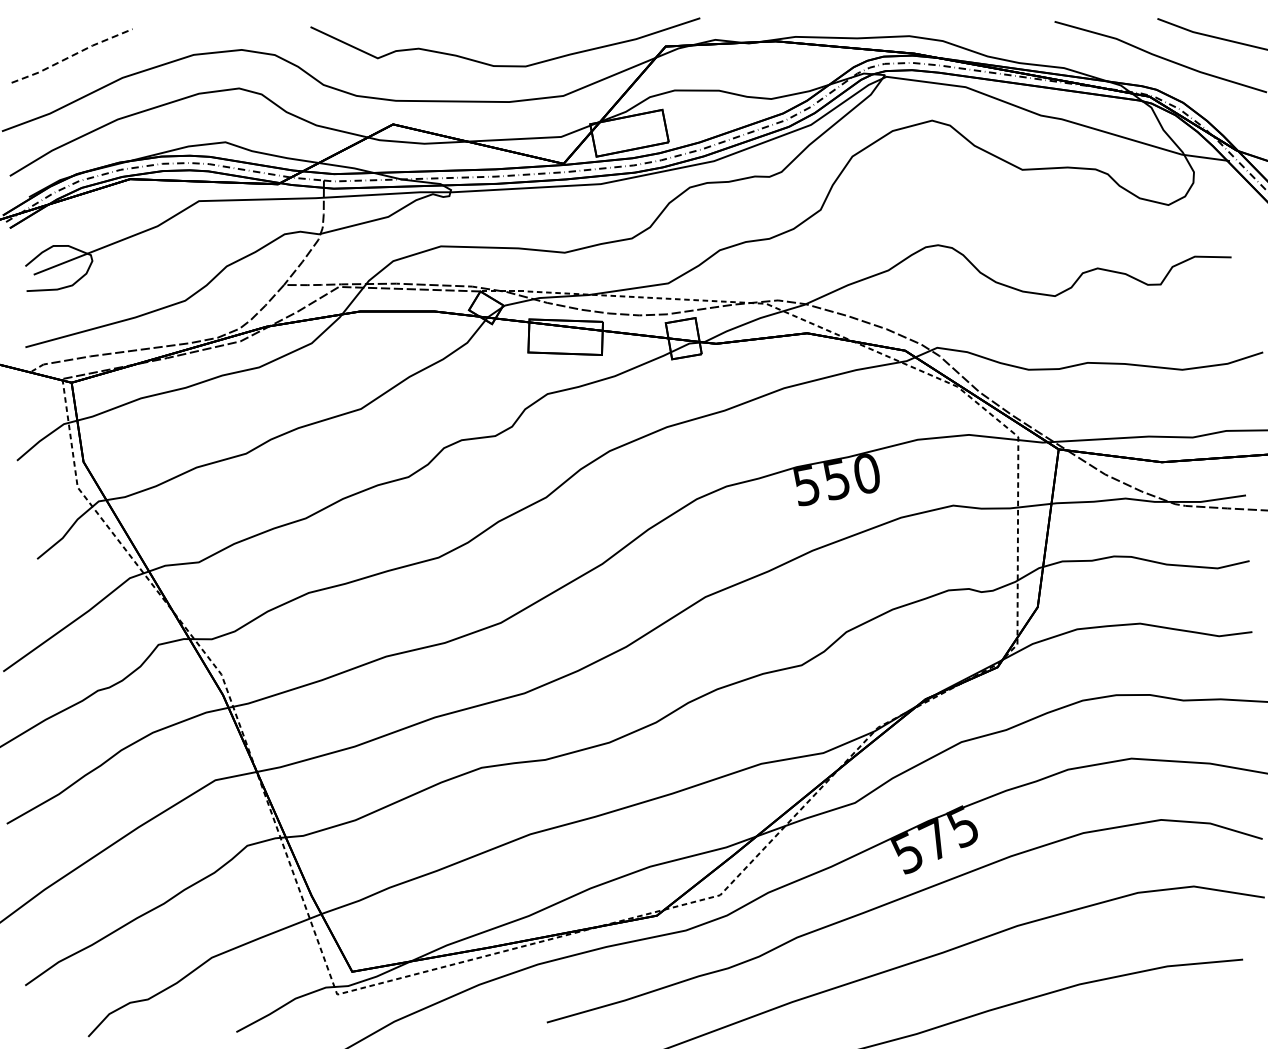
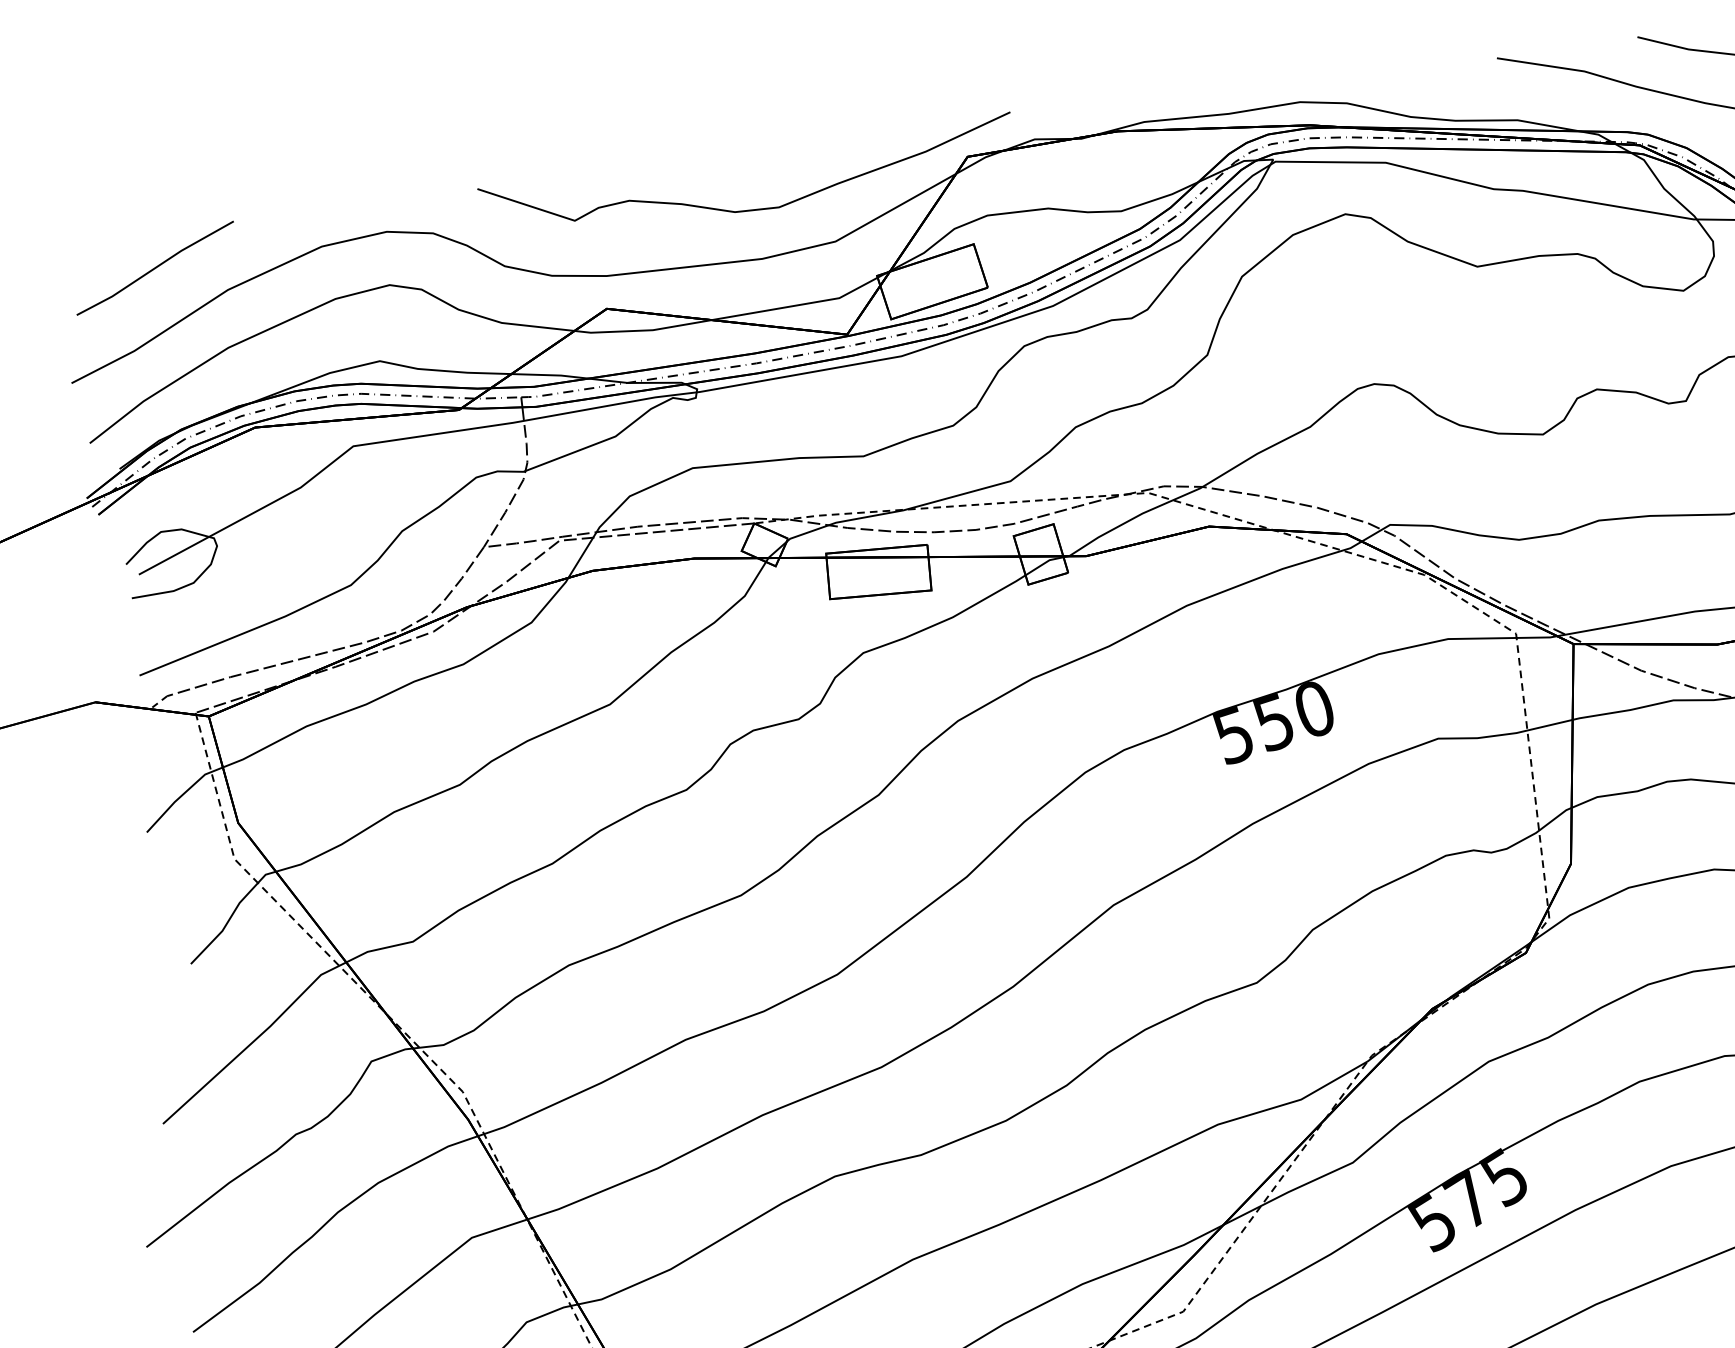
line: (72, 55) -> (155, 267), dashed -> solid

